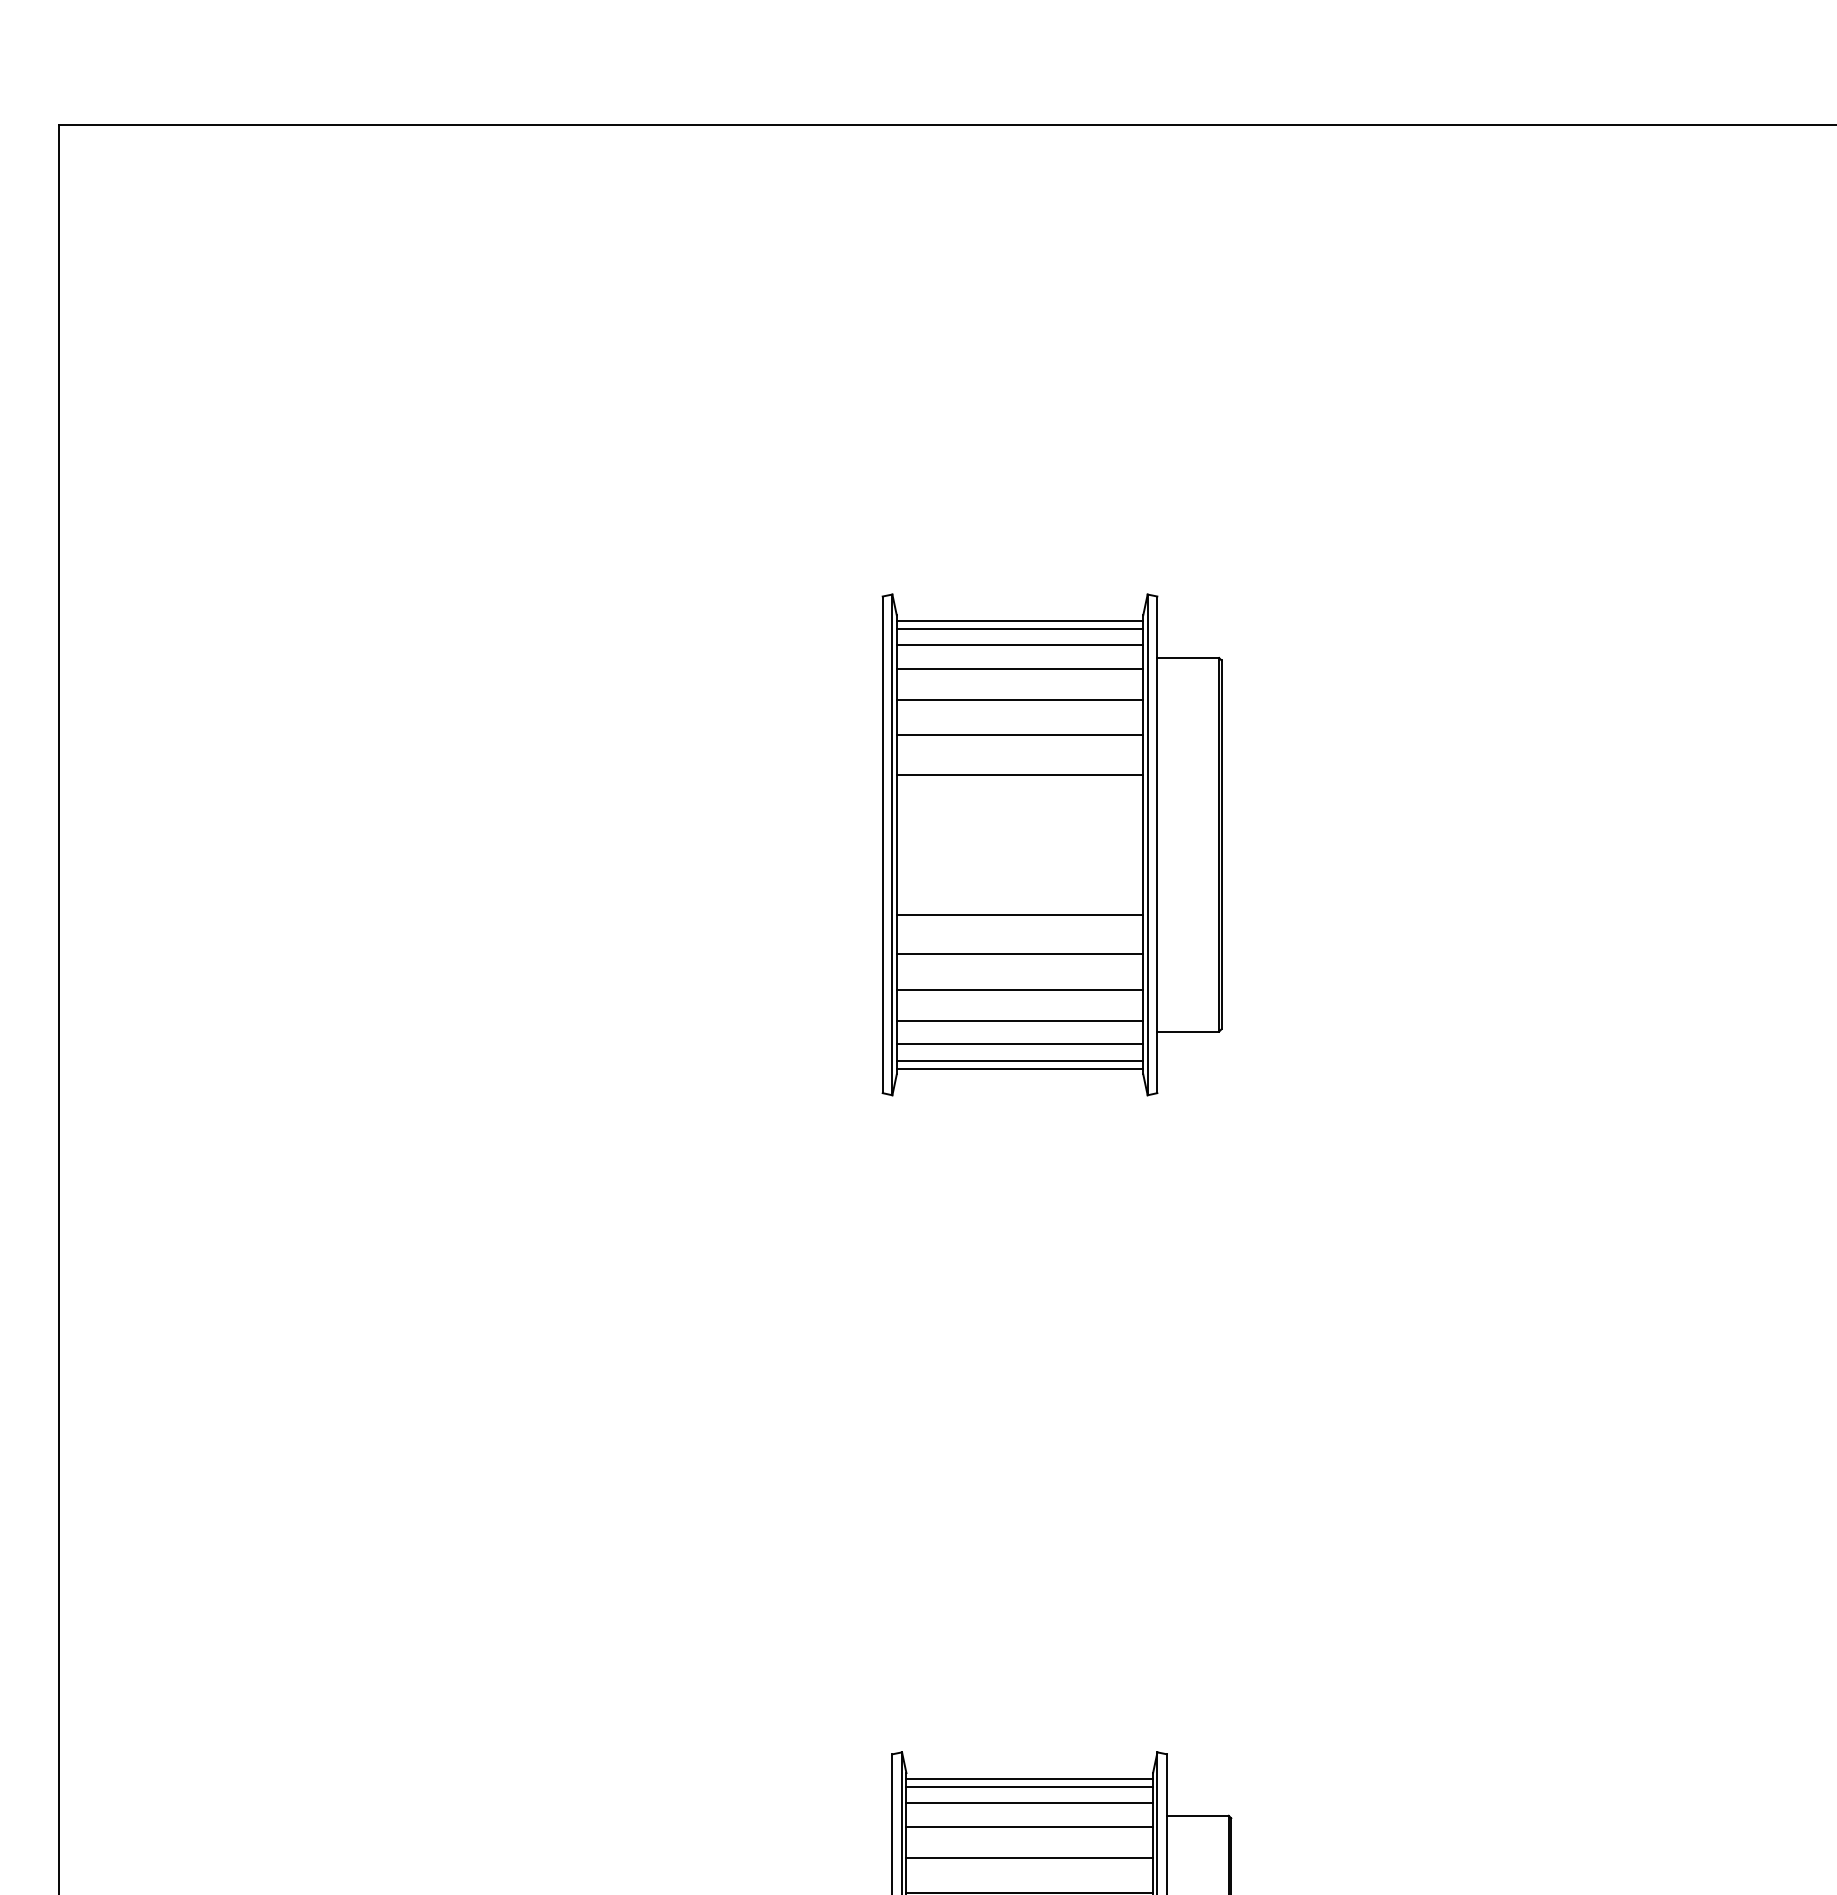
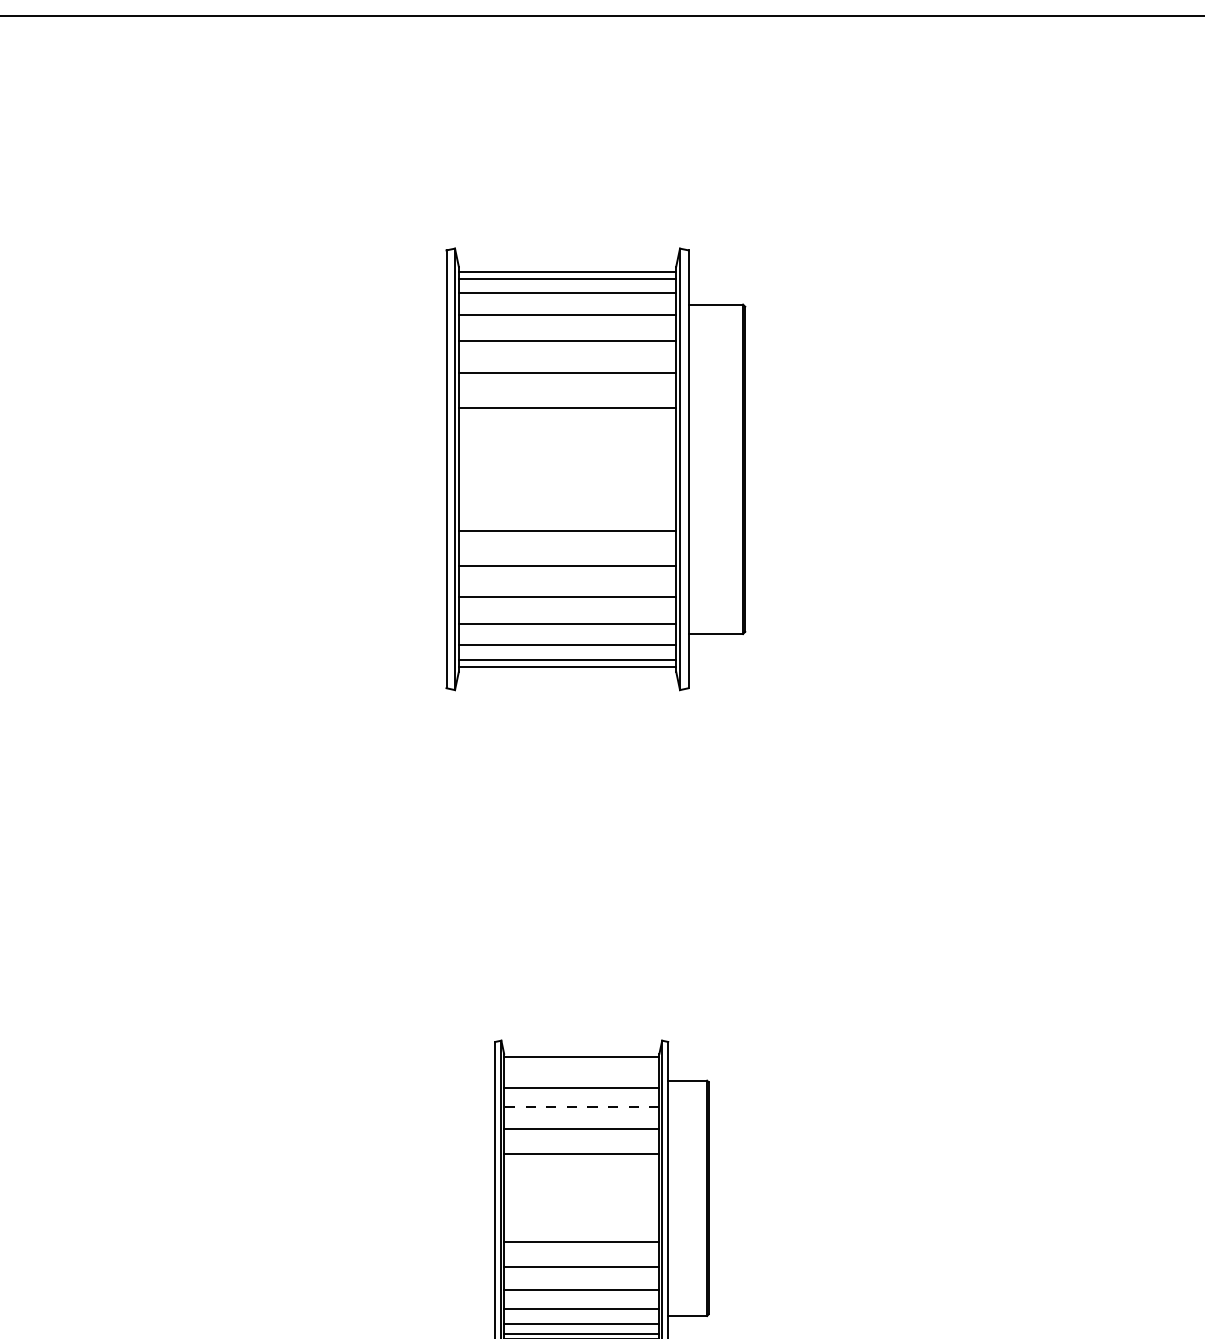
part: (1051, 843) -> (595, 468), size x1.4
line: (1029, 1786) -> (581, 1062), removed
line: (1029, 1802) -> (581, 1072), removed
line: (1029, 1856) -> (581, 1106), solid -> dashed

